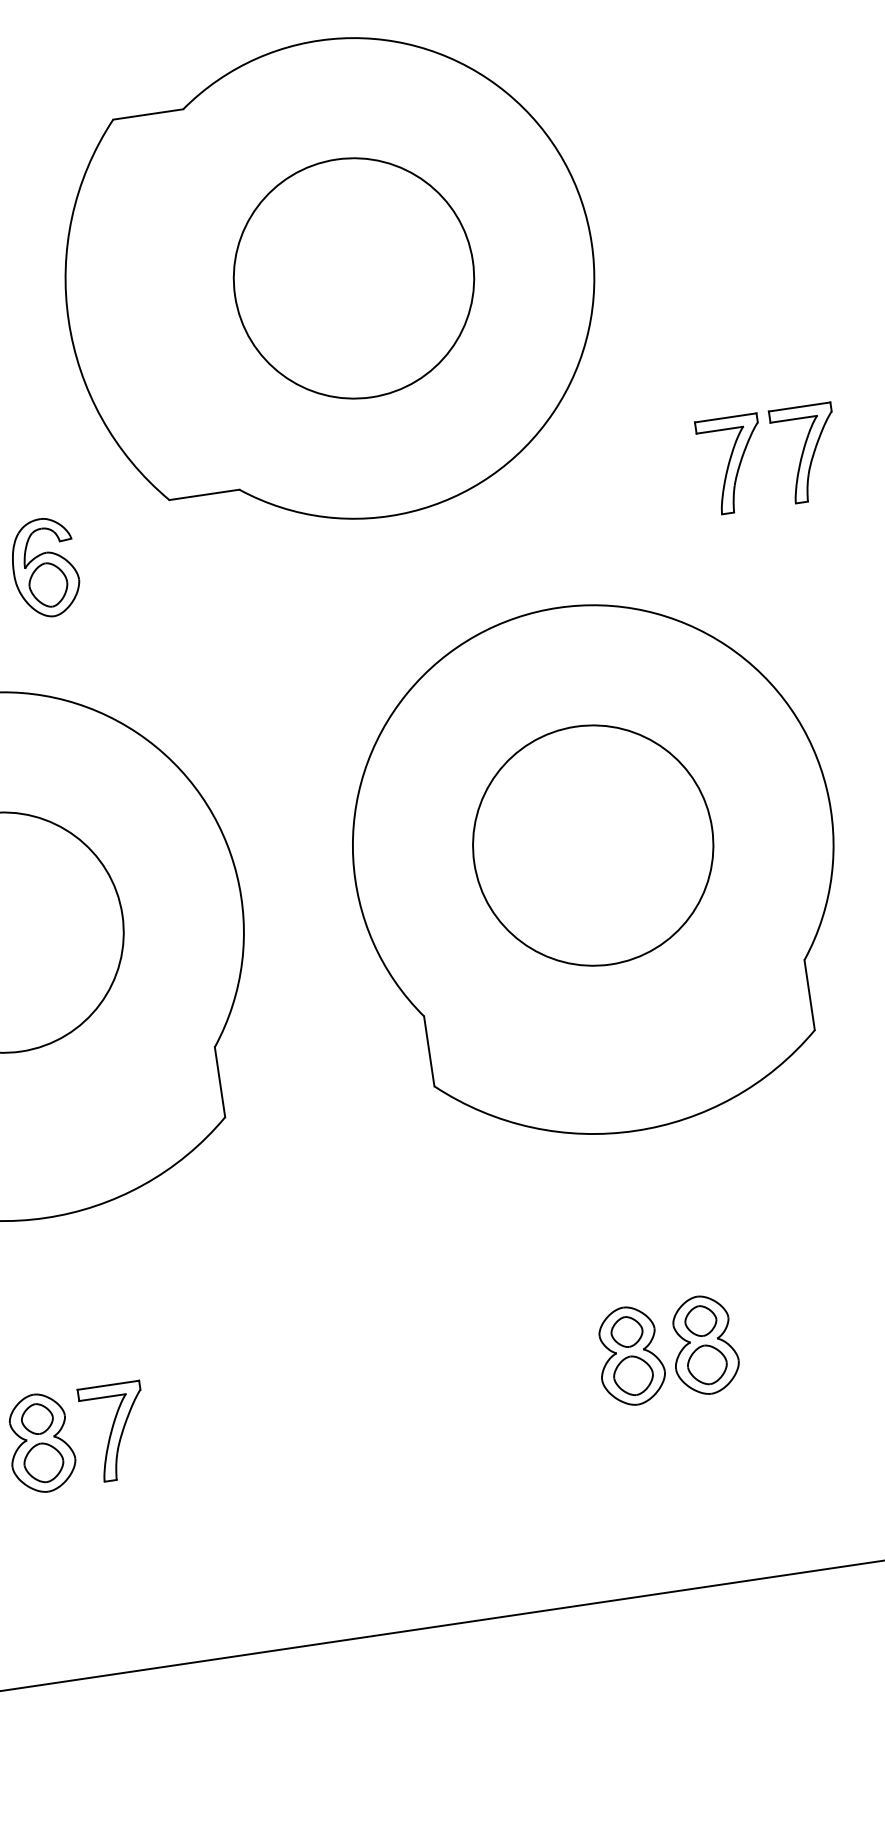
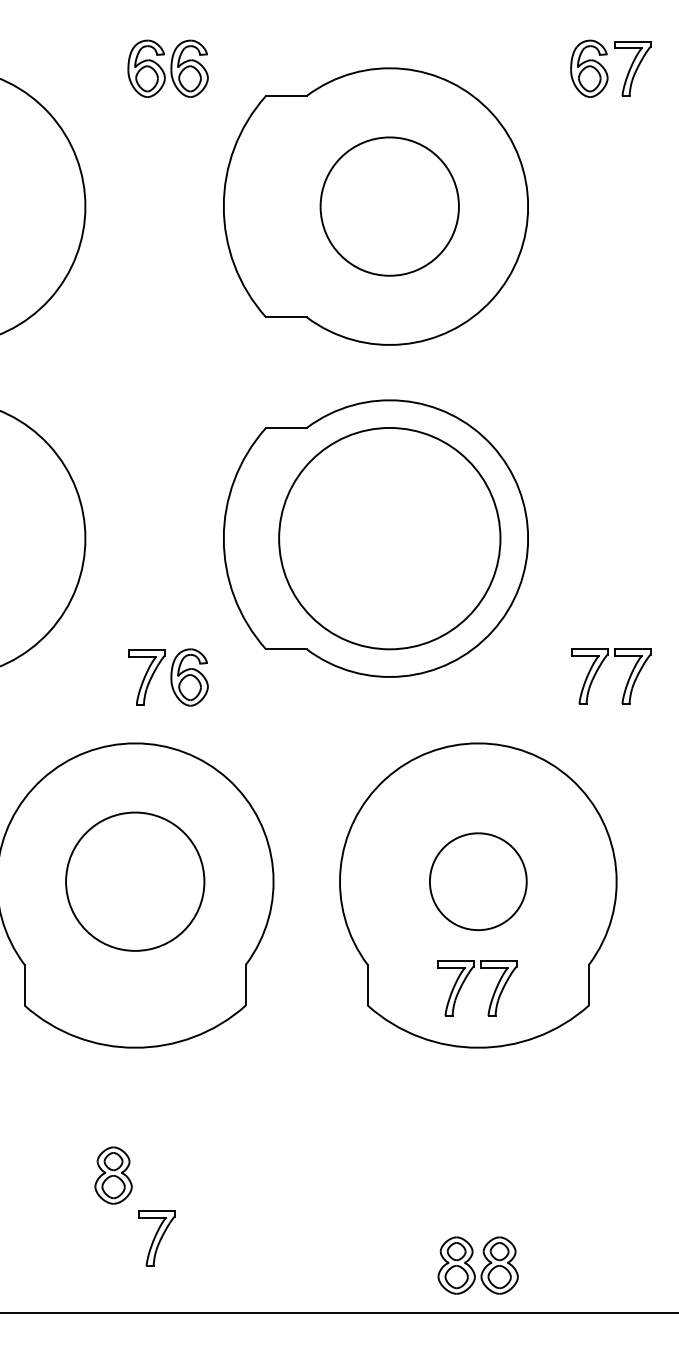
circle: (353, 278) -> (389, 538), size x1.6
circle: (593, 845) -> (478, 881), size x0.7
part: (595, 1022) -> (464, 982), added
part: (666, 1350) -> (477, 1265), moved
part: (114, 1432) -> (156, 1238), moved

